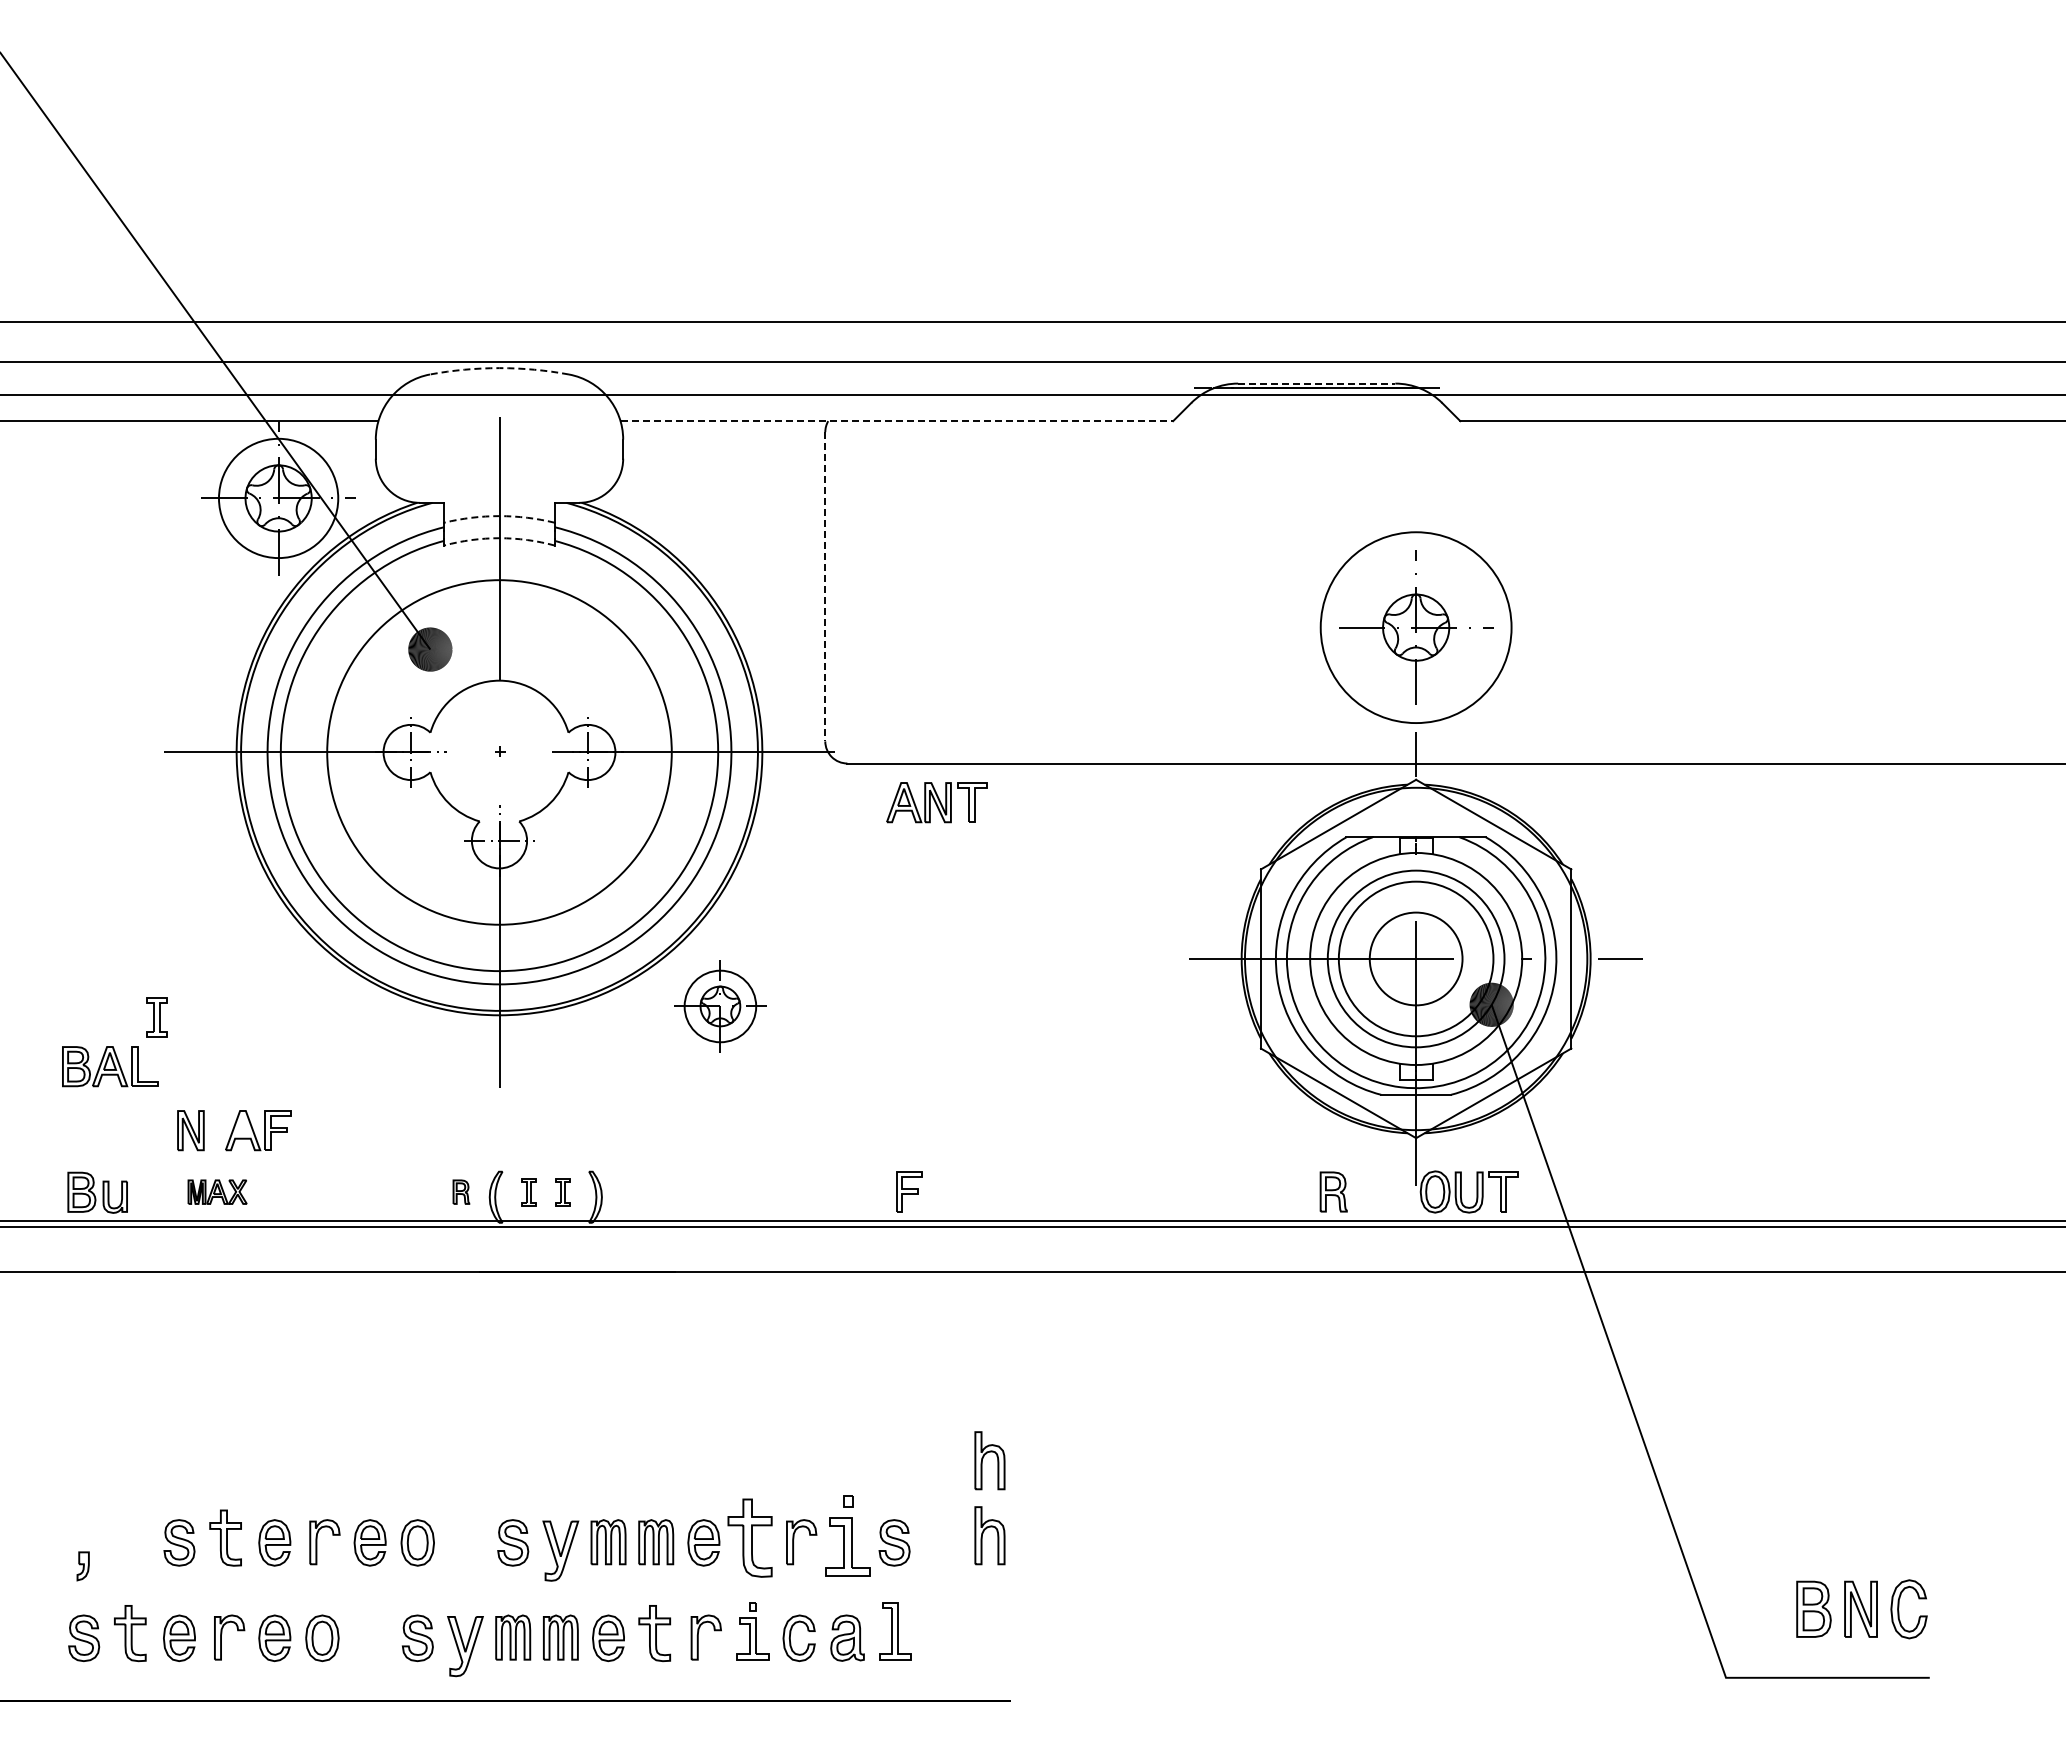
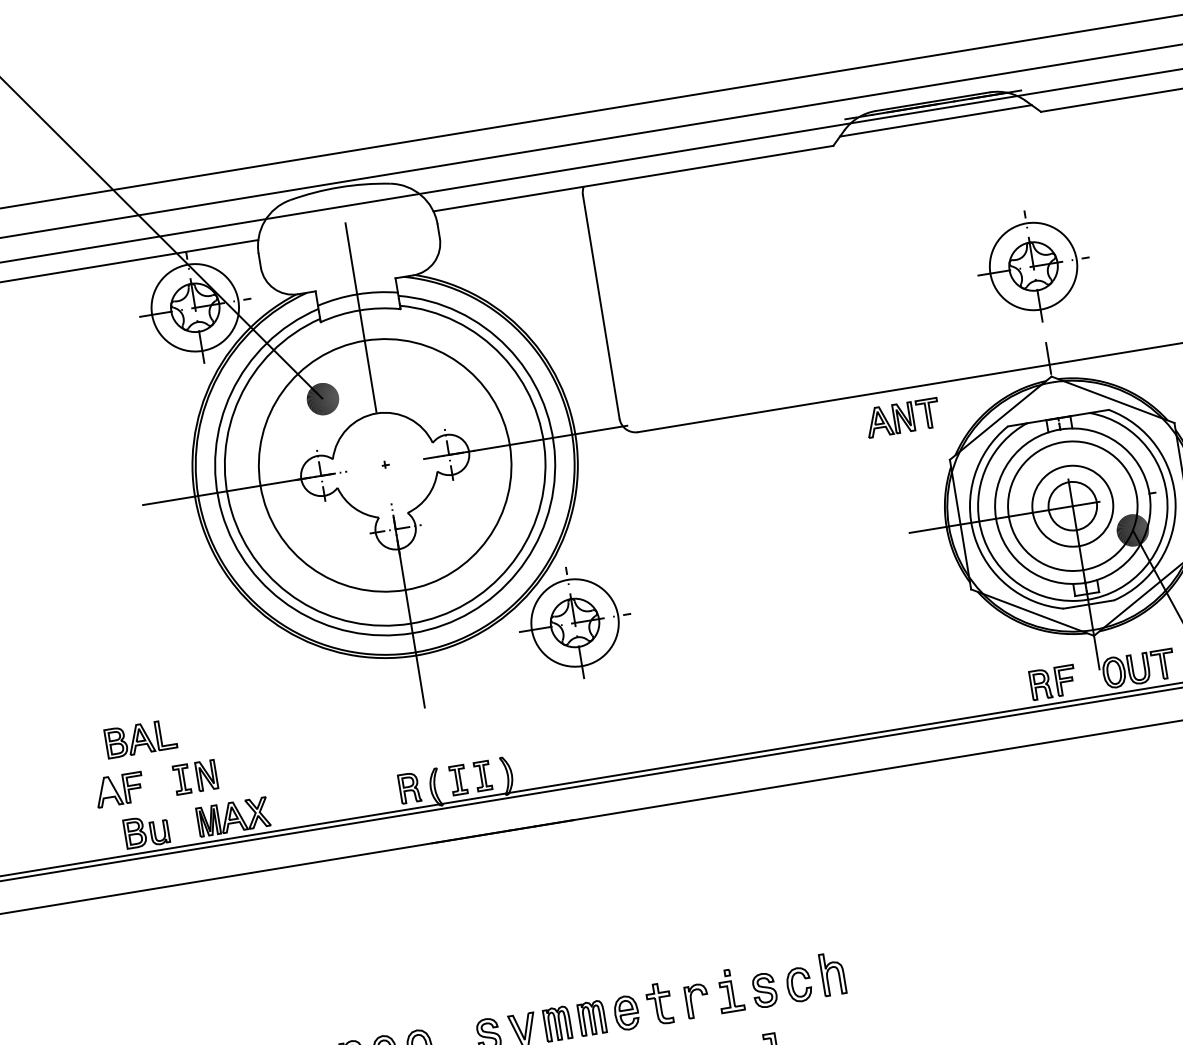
arc: (499, 368) -> (339, 187), dashed -> solid
line: (1316, 383) -> (932, 101), dashed -> solid
line: (1316, 410) -> (935, 121), added
line: (897, 421) -> (633, 178), dashed -> solid
arc: (499, 516) -> (357, 294), dashed -> solid
arc: (499, 538) -> (359, 310), dashed -> solid
line: (825, 586) -> (601, 306), dashed -> solid
circle: (1415, 627) -> (1033, 266), size x0.62
part: (936, 802) -> (902, 417), moved
circle: (1415, 958) -> (1072, 505), size x0.71
circle: (1416, 958) -> (1073, 505), size x0.71
part: (720, 1006) -> (575, 623), size x1.67
part: (156, 1017) -> (181, 779), moved
part: (258, 1130) -> (119, 789), moved
part: (217, 1191) -> (233, 816), size x1.67
part: (461, 1191) -> (409, 787), size x1.67
part: (909, 1191) -> (1065, 680), moved
part: (528, 1192) -> (458, 780), size x1.43
part: (562, 1192) -> (482, 776), size x1.43
part: (983, 1458) -> (818, 918), removed
part: (847, 1535) -> (729, 990), size x0.71
part: (749, 1537) -> (659, 1003), size x0.71
part: (933, 1542) -> (792, 985), added

